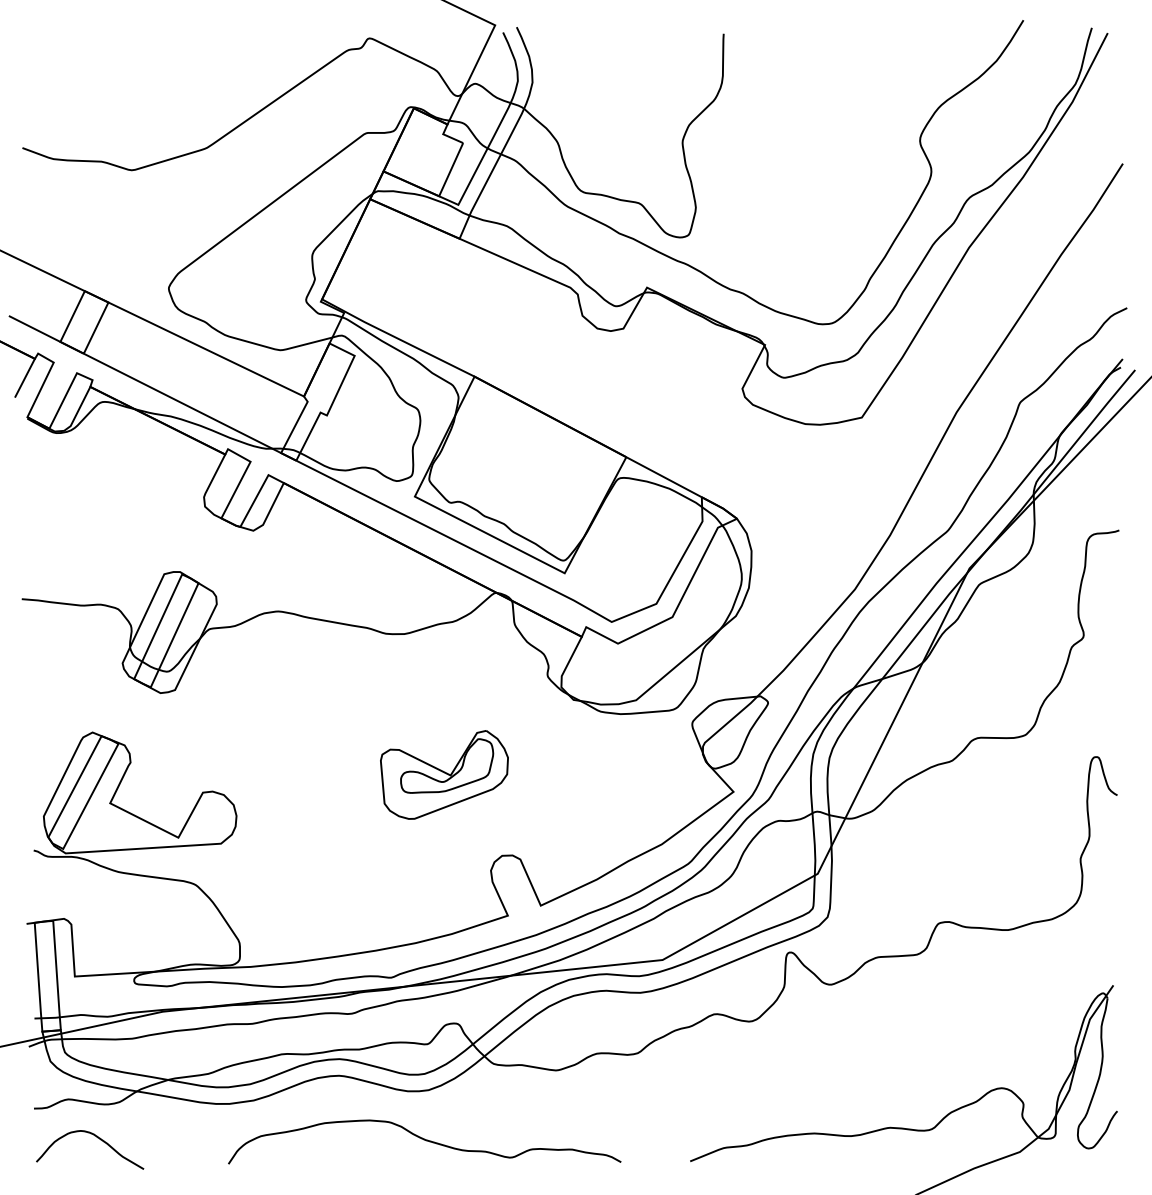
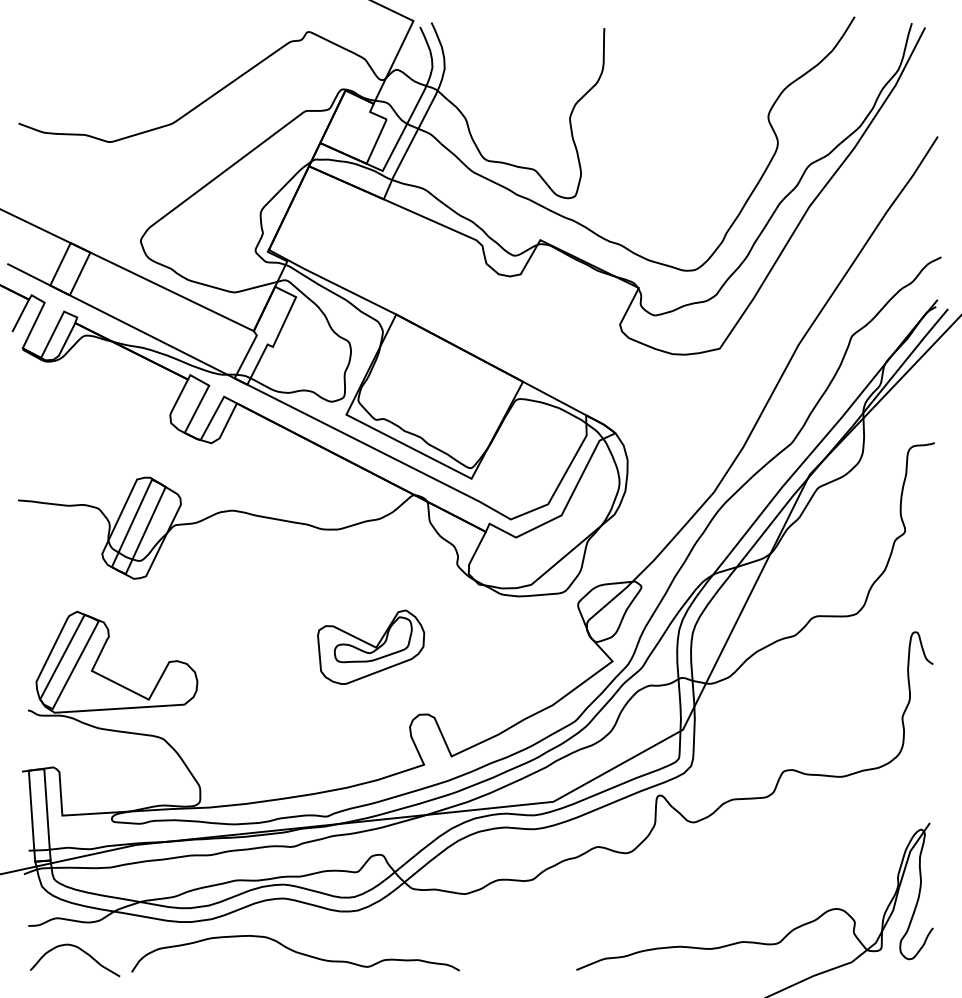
curve: (424, 1140) -> (295, 952), moved

